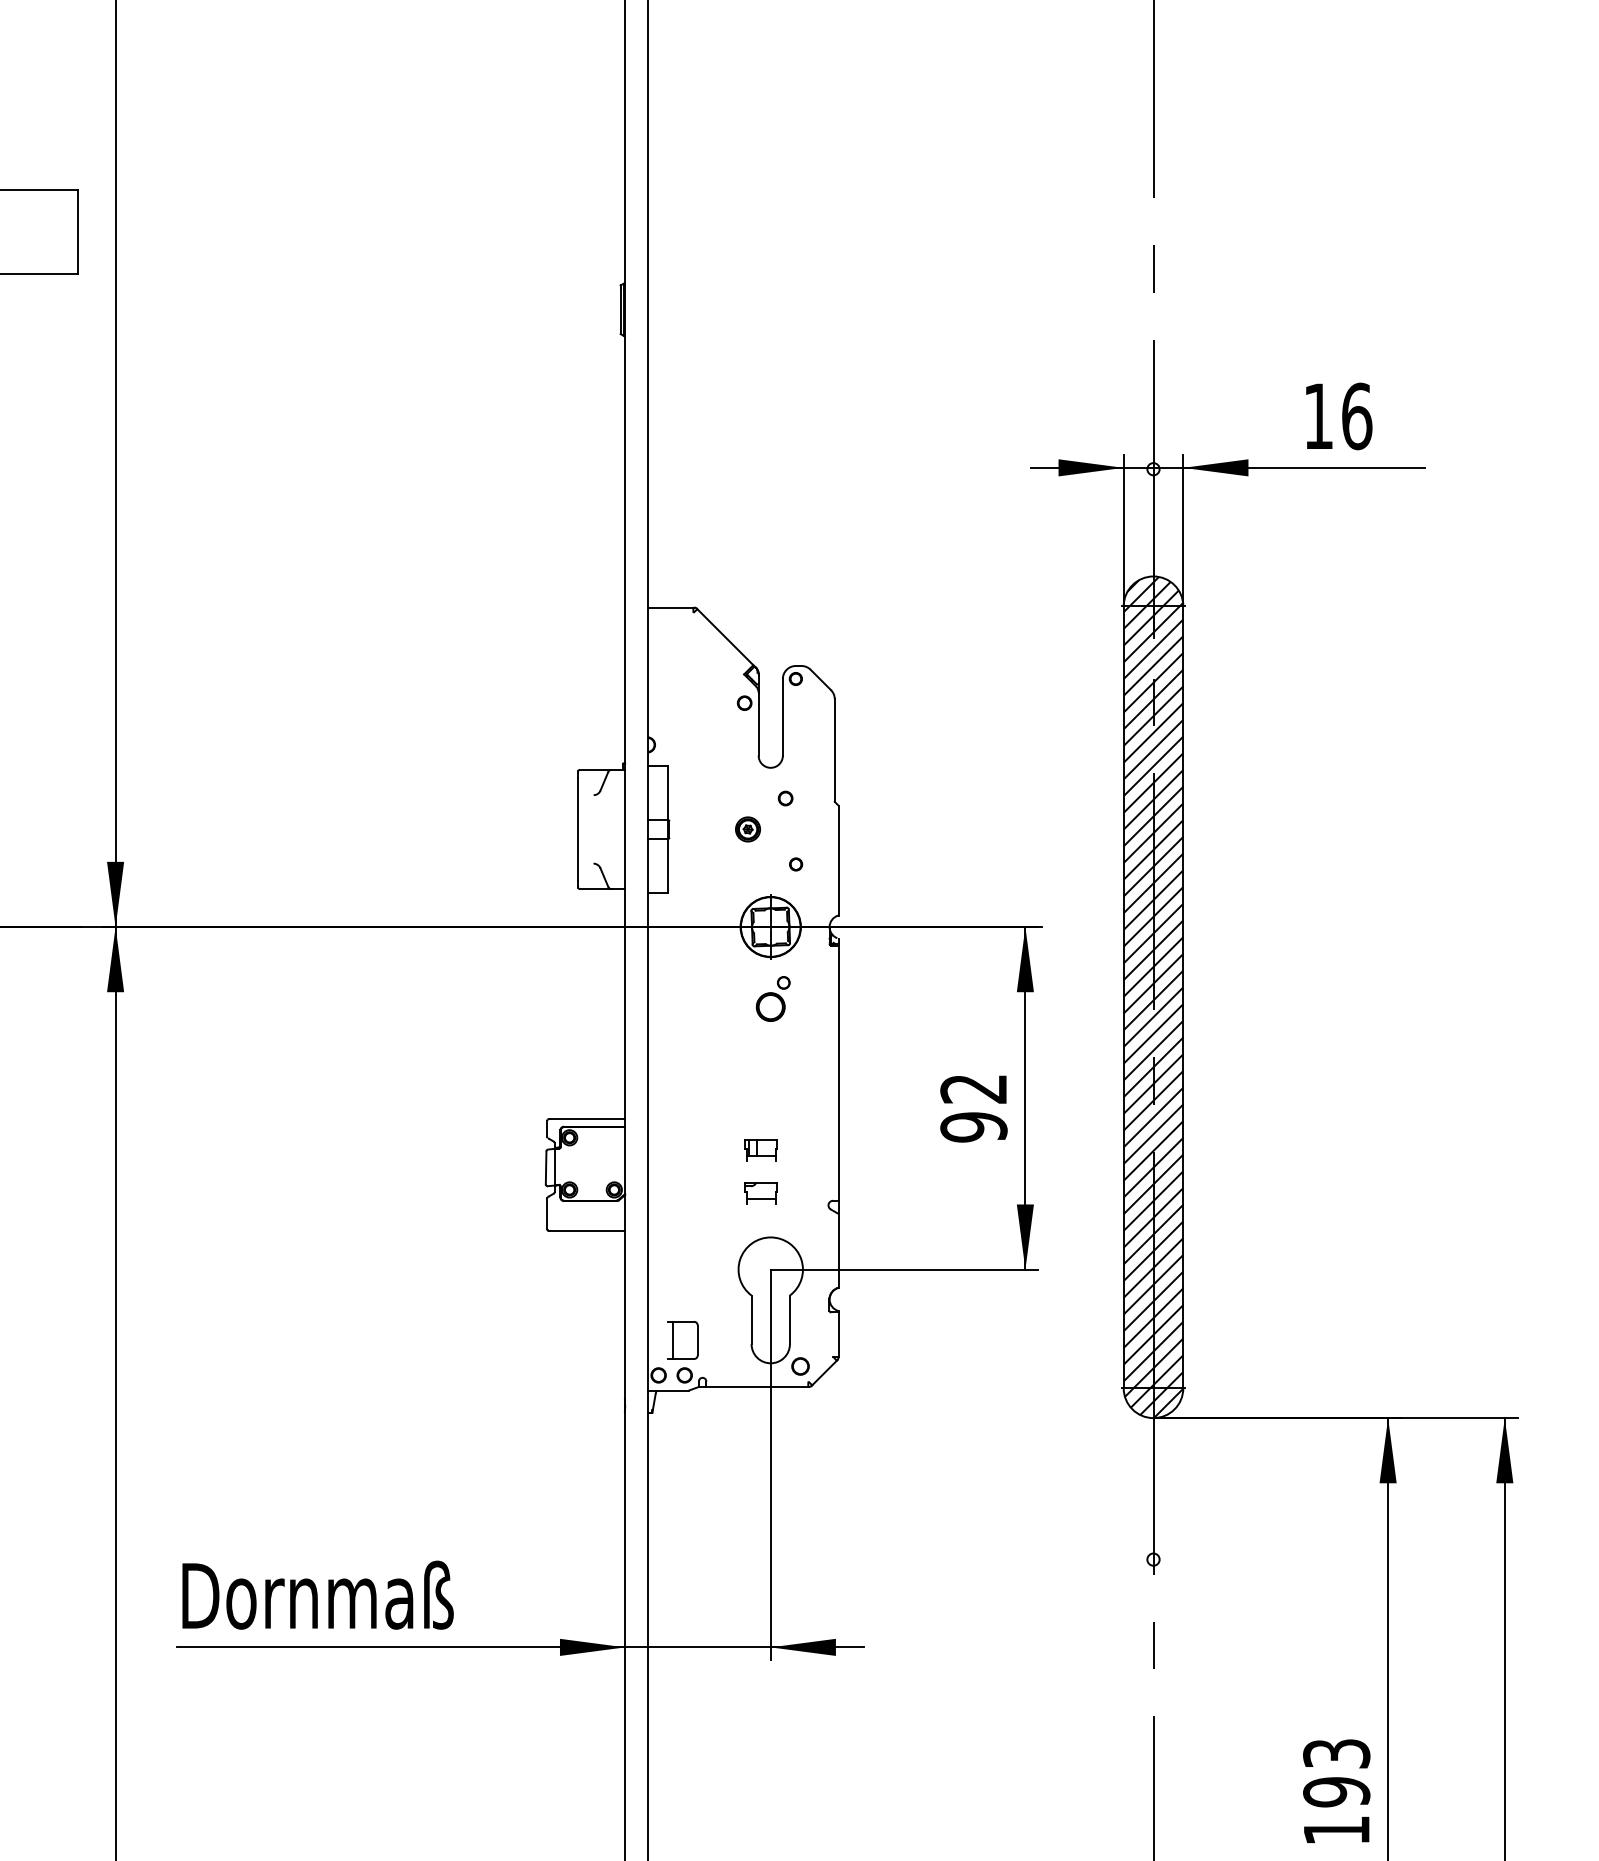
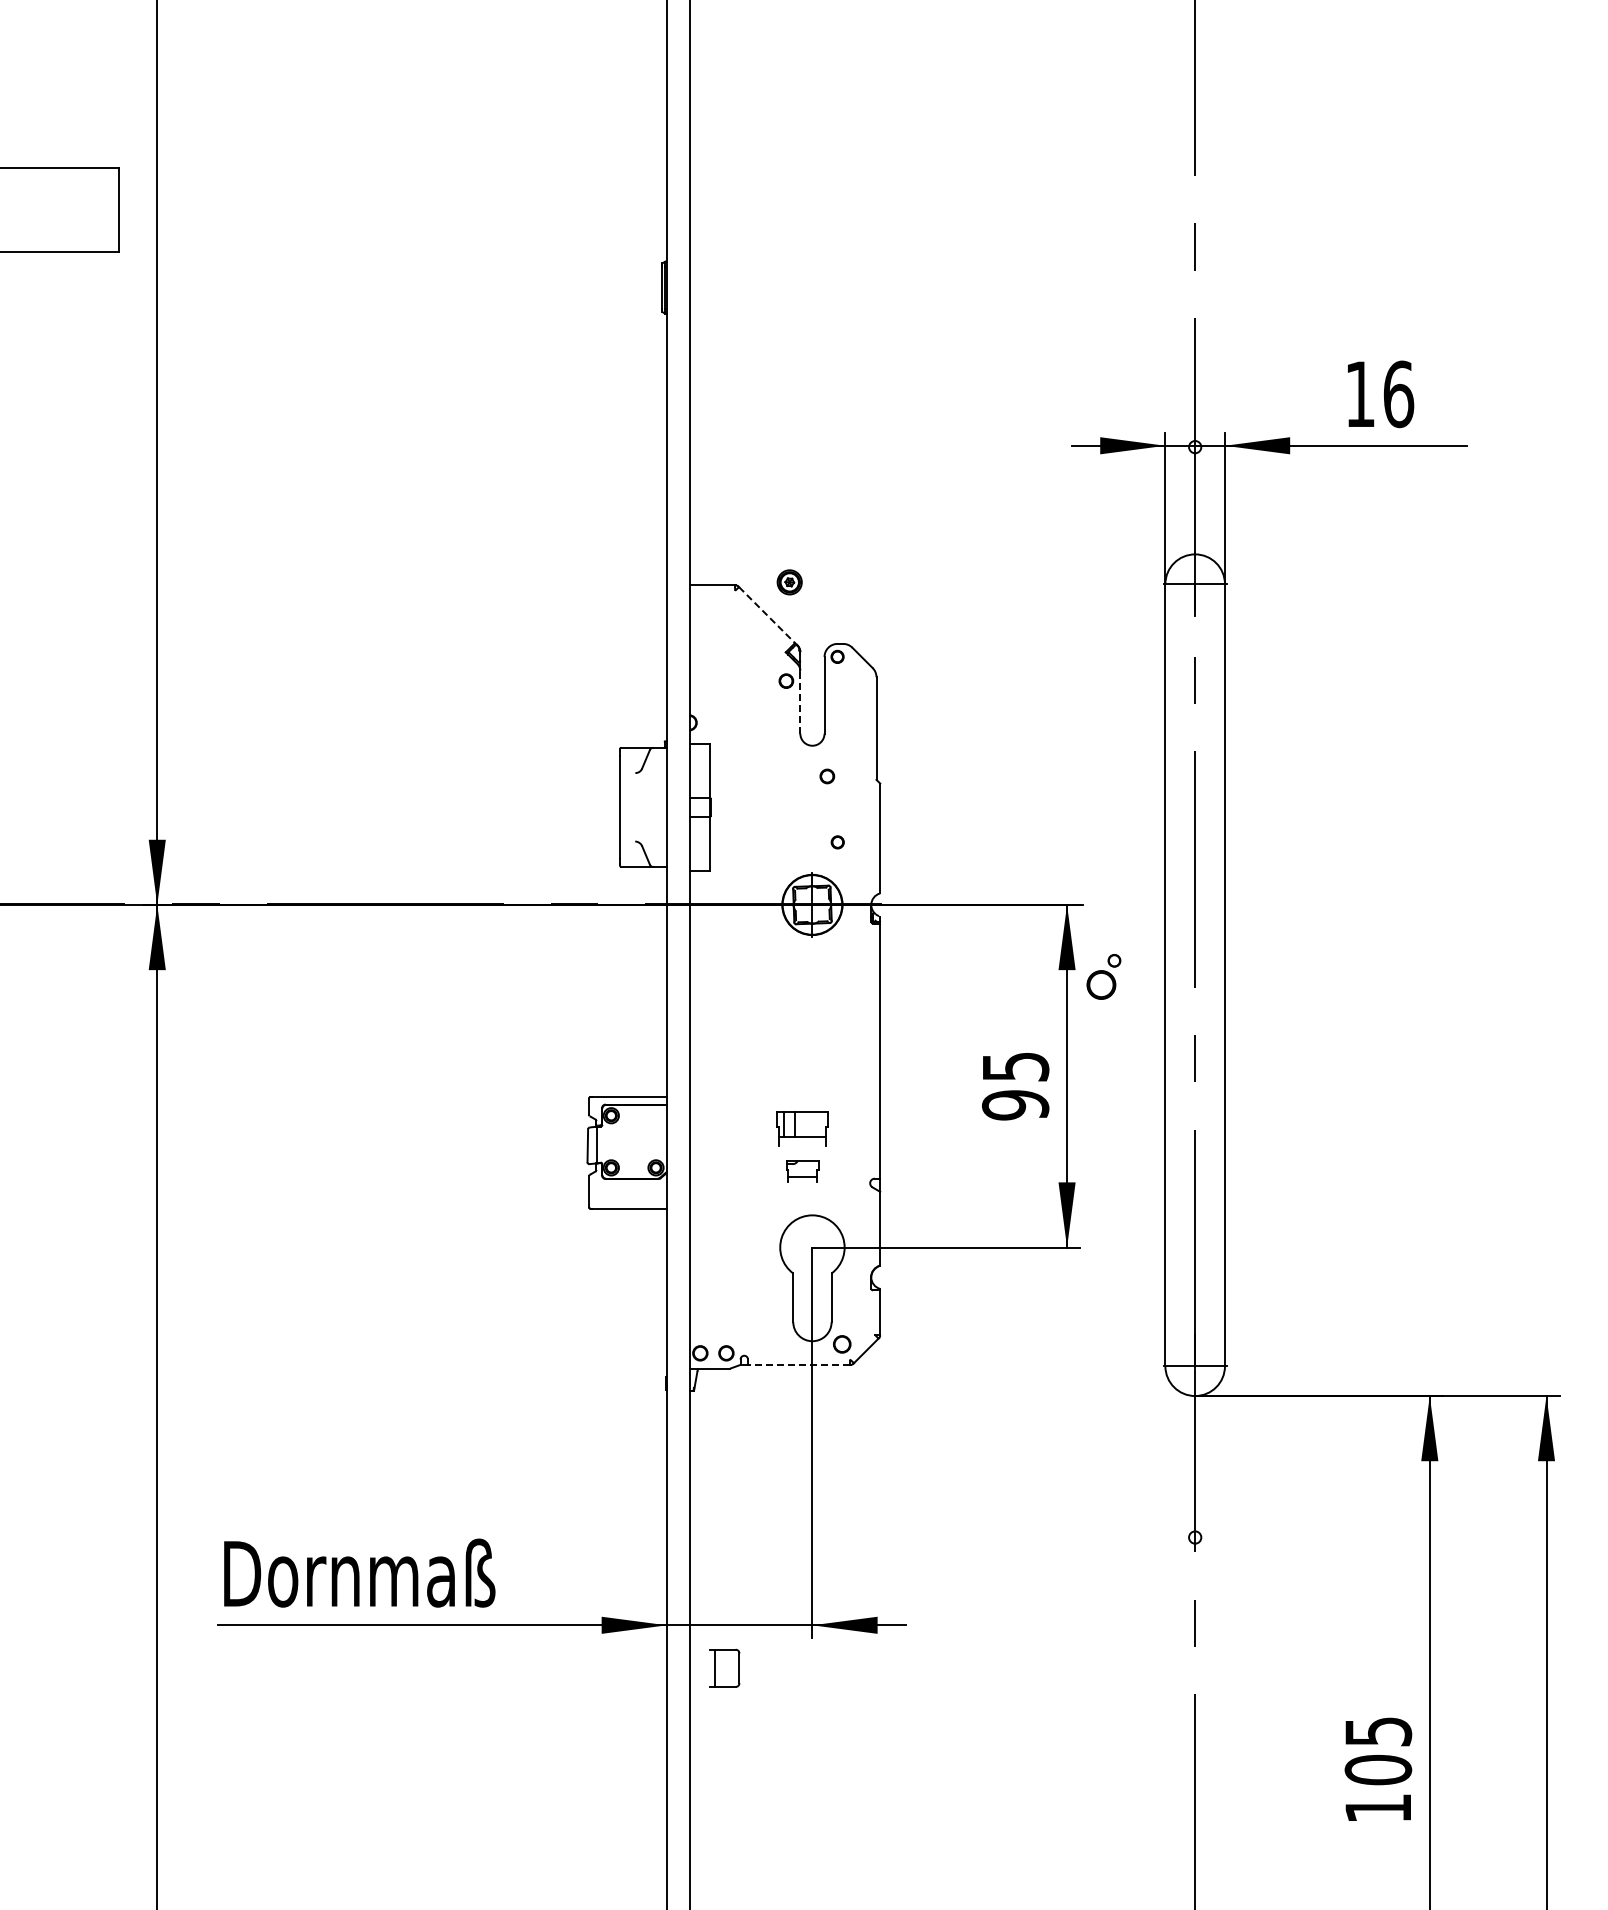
line: (725, 637) -> (767, 615), solid -> dashed
line: (758, 723) -> (800, 701), solid -> dashed
part: (747, 829) -> (789, 582), moved
hatch: (1152, 997) -> (1194, 975), removed
part: (772, 998) -> (1103, 976), moved
text: (973, 1089) -> (1015, 1067), 92 -> 95
part: (760, 1150) -> (802, 1128), size x1.6
part: (682, 1339) -> (724, 1667), moved
line: (756, 1386) -> (798, 1364), solid -> dashed
text: (1336, 1773) -> (1378, 1751), 193 -> 105

